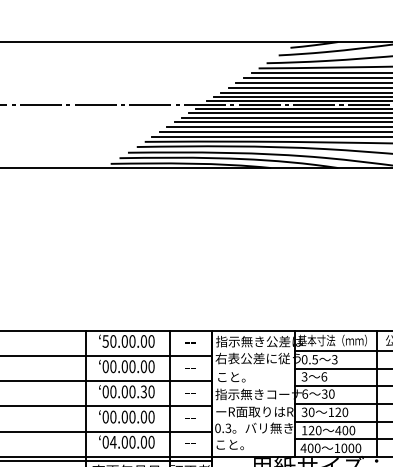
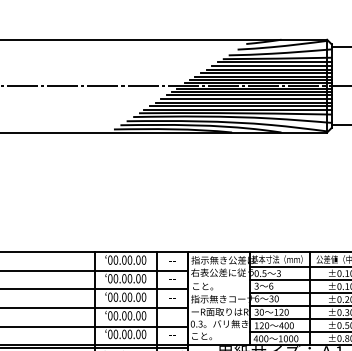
text: (106, 340) -> (110, 259), 50.00.00 -> 00.00.00
text: (144, 390) -> (138, 296), 00.00.30 -> 00.00.00
text: (112, 442) -> (115, 334), 04.00.00 -> 00.00.00

